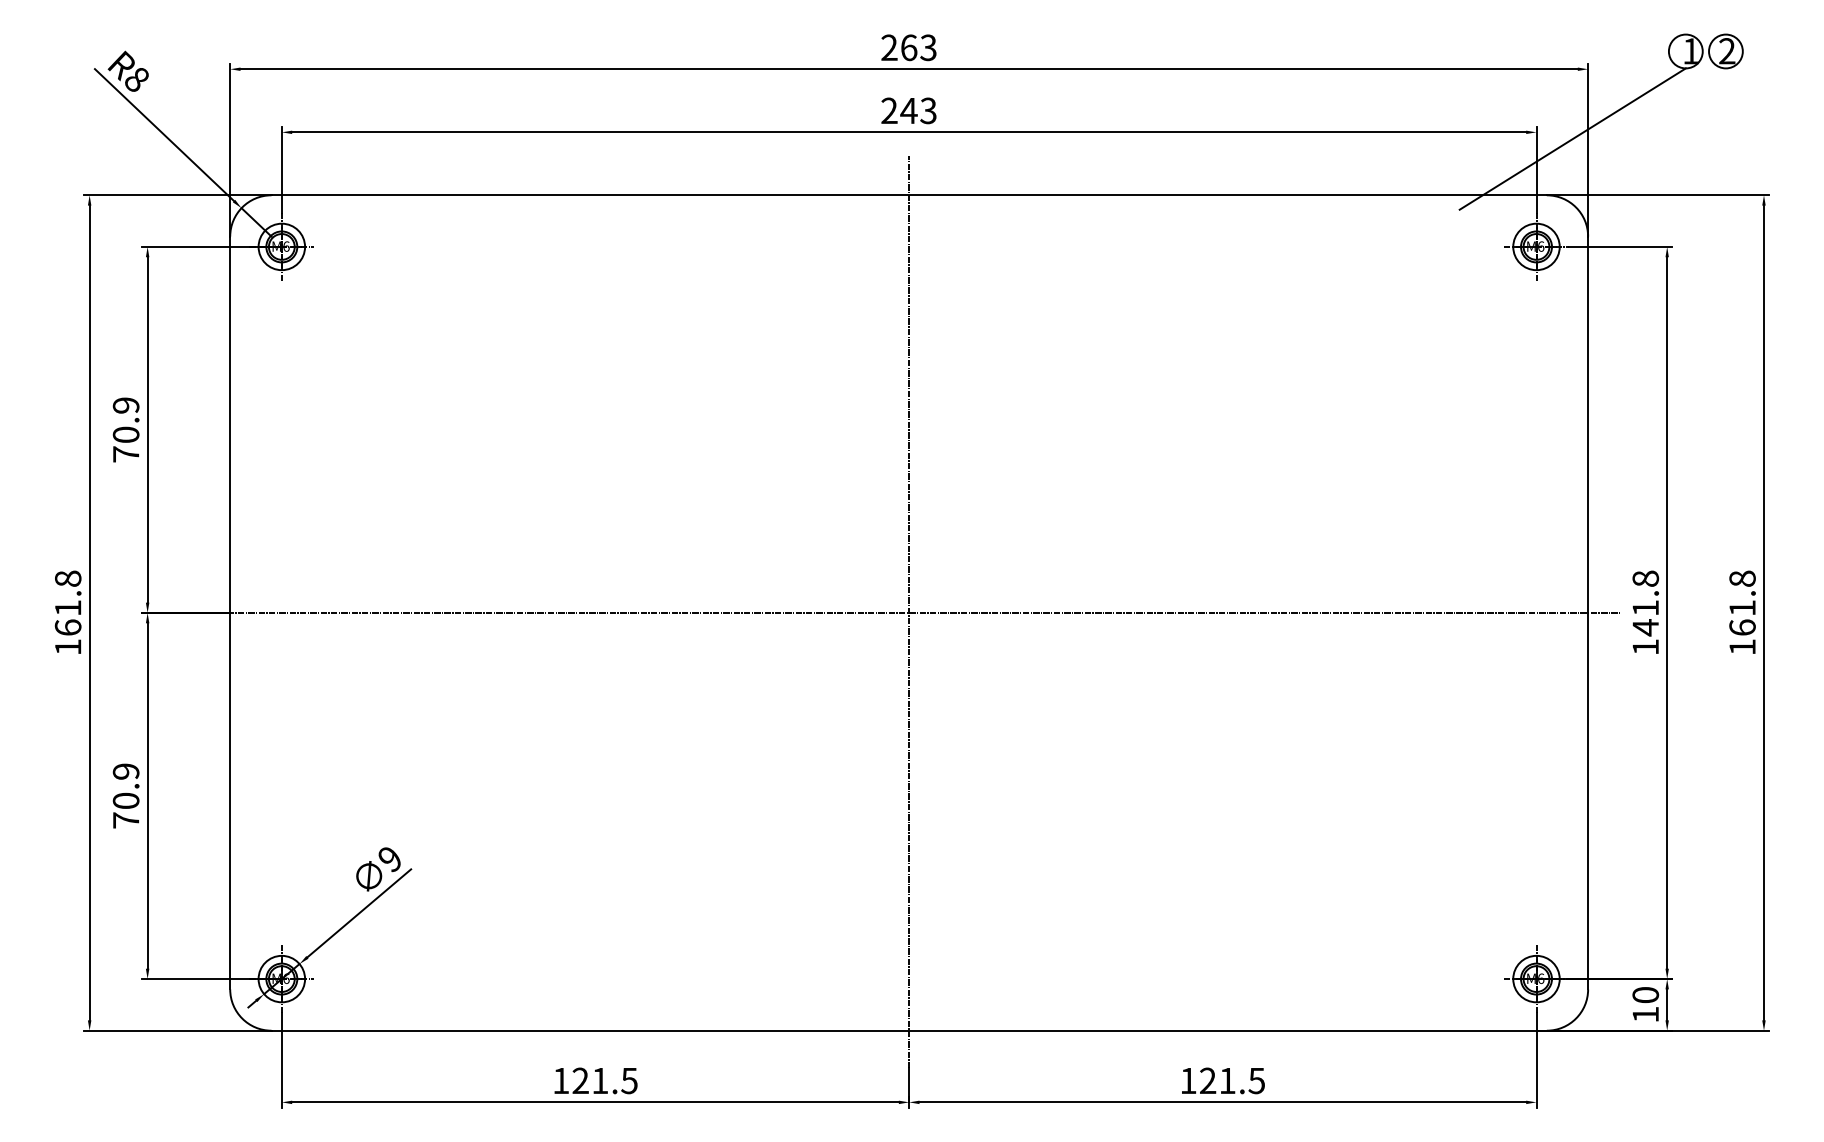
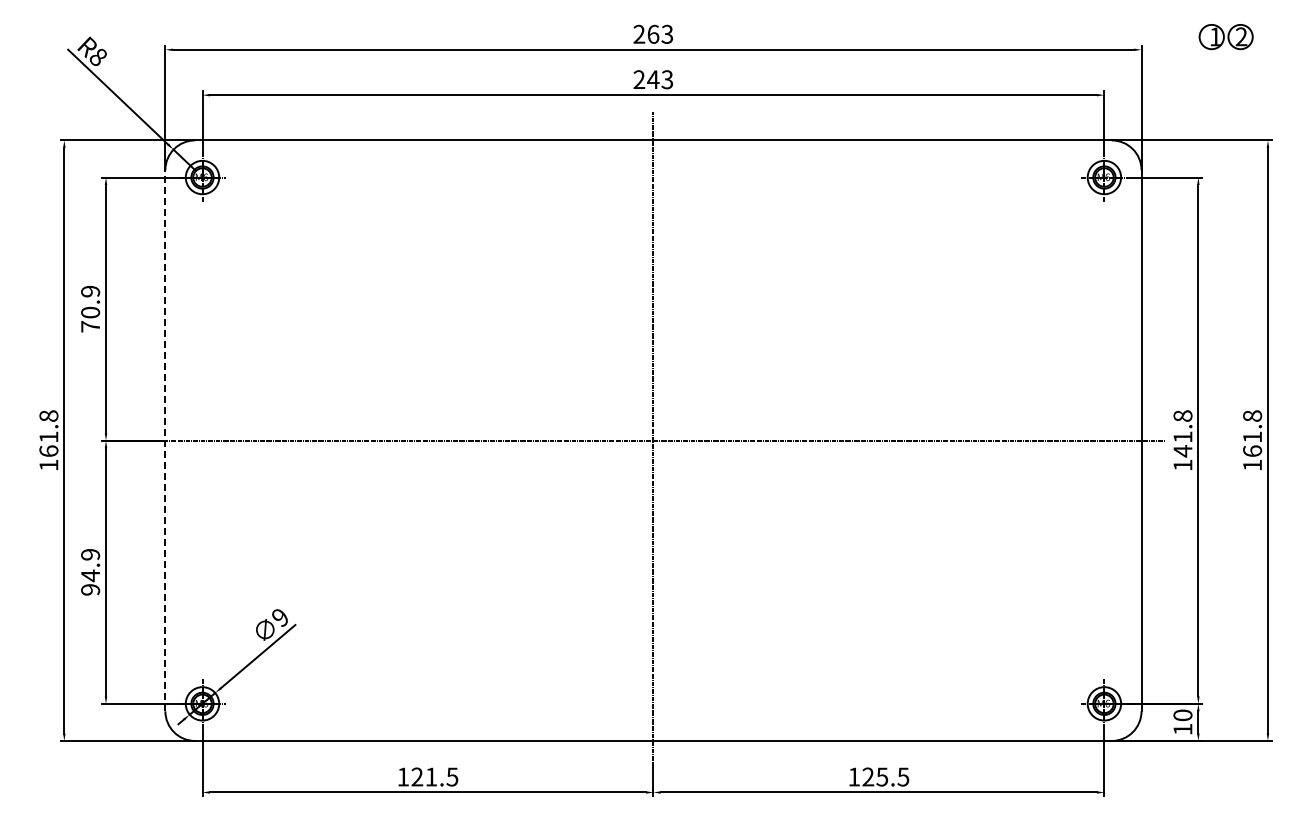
line: (1572, 138) -> (1130, 99), removed
line: (230, 612) -> (165, 440), solid -> dashed
text: (126, 810) -> (90, 582), 70.9 -> 94.9
text: (1227, 1080) -> (882, 776), 121.5 -> 125.5

